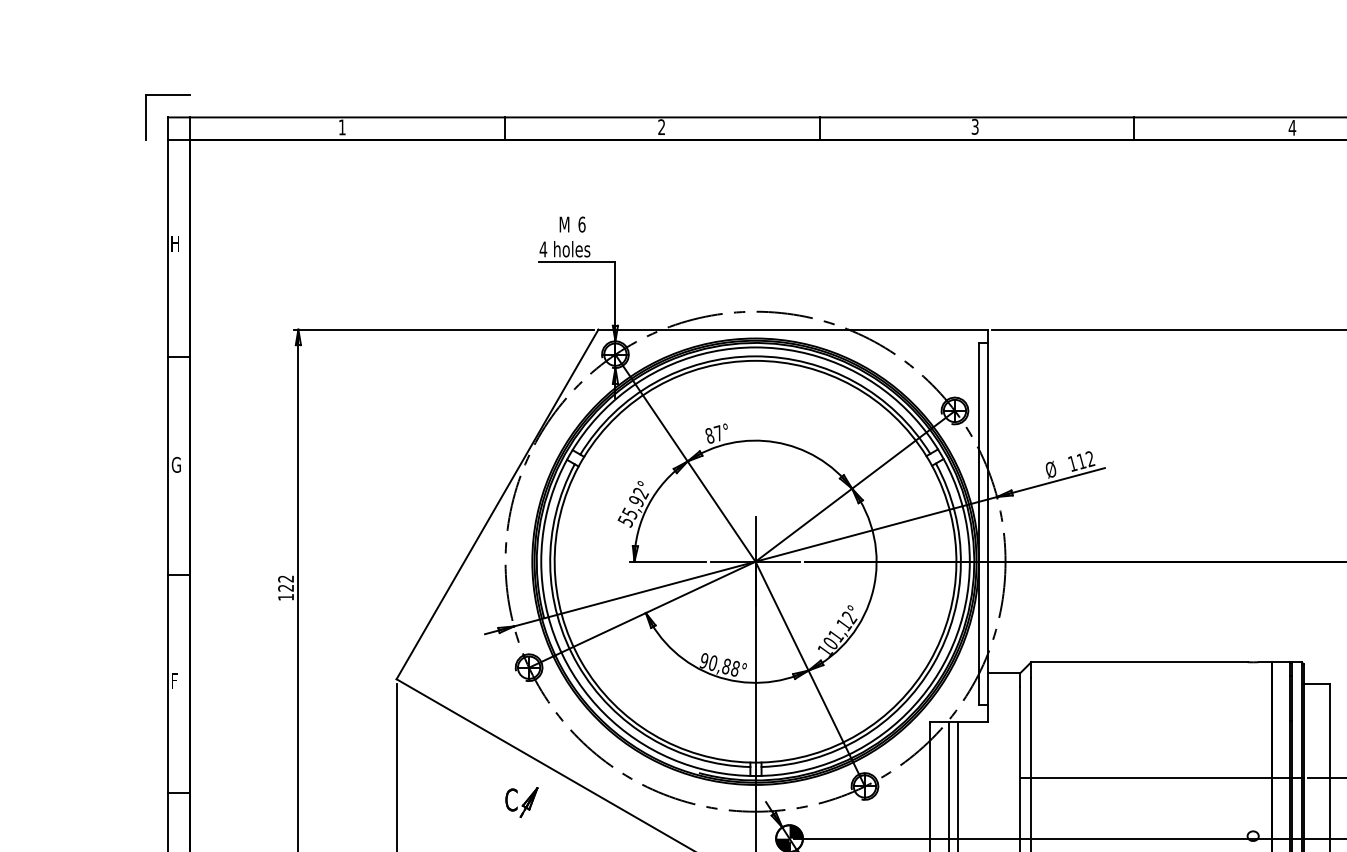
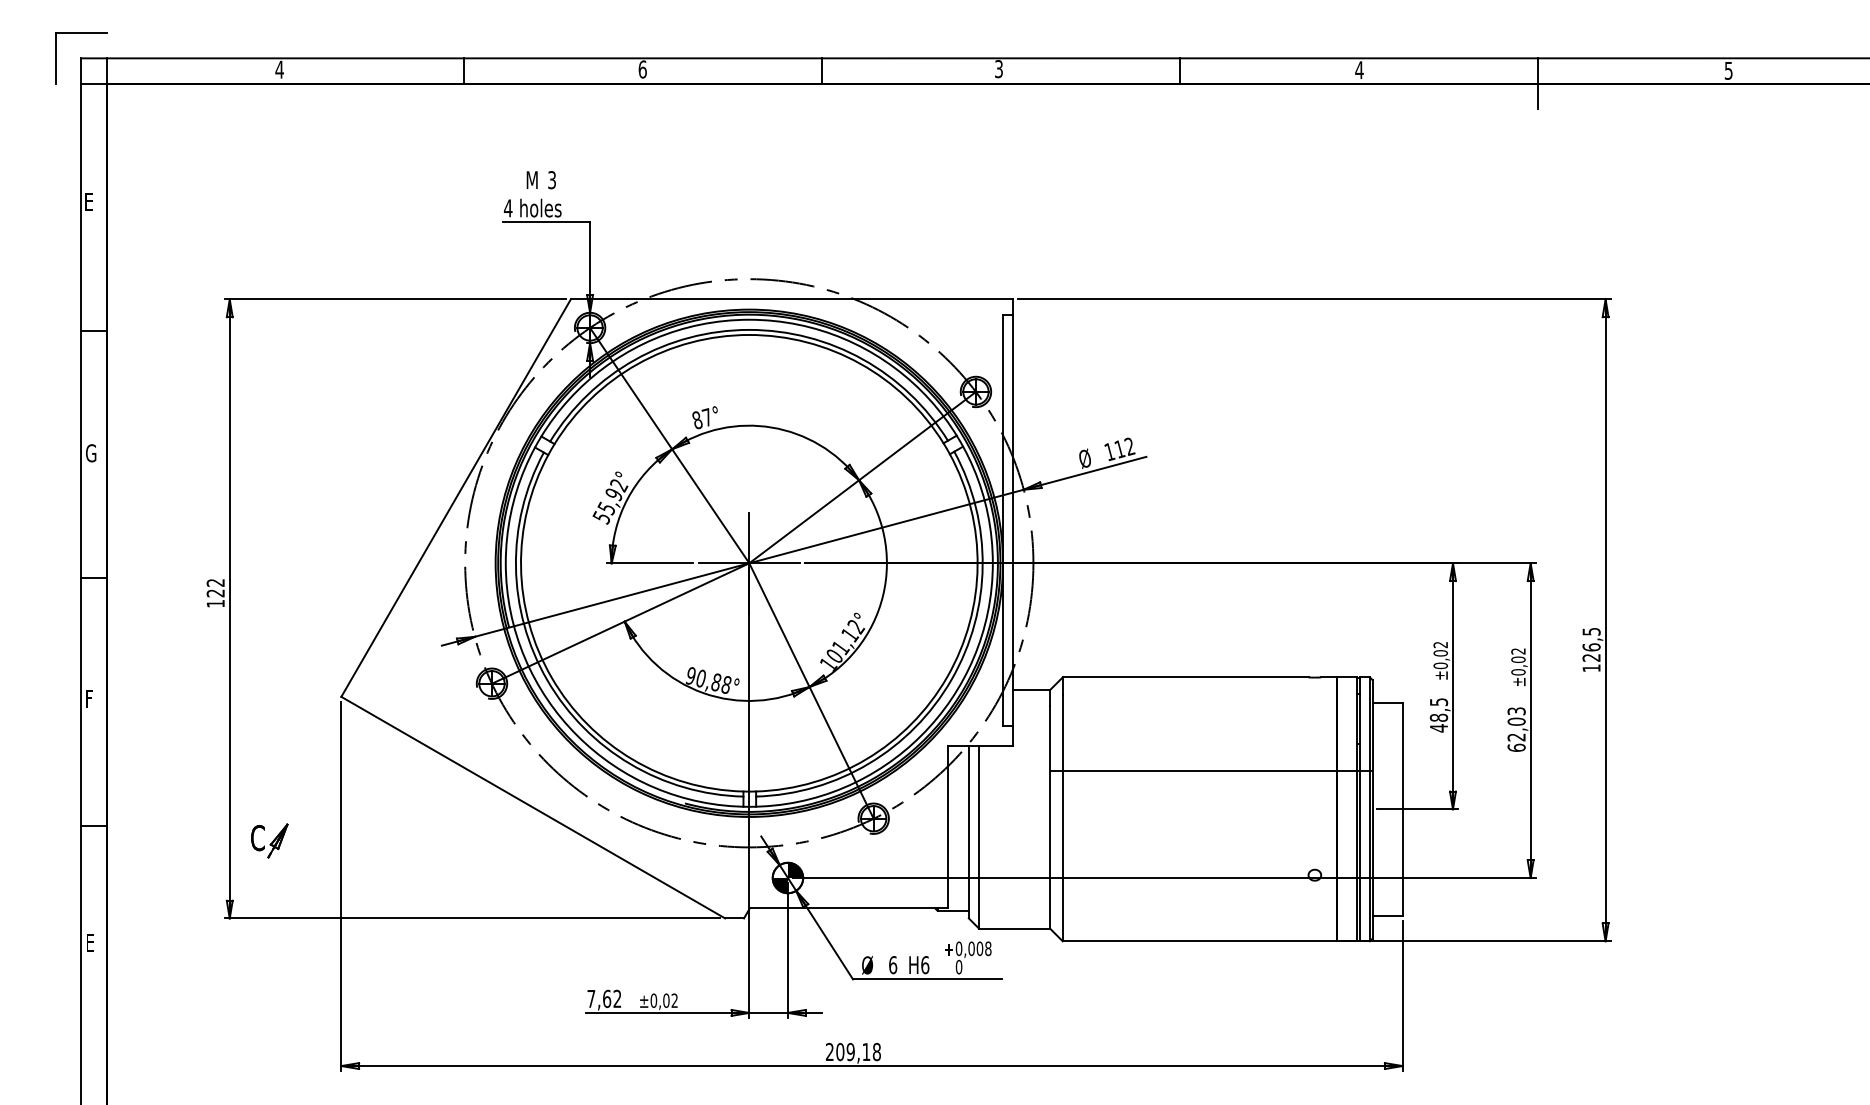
text: (342, 127) -> (279, 69), 1 -> 4
text: (661, 127) -> (642, 69), 2 -> 6
text: (582, 224) -> (552, 180), 6 -> 3
text: (175, 243) -> (90, 201), H -> E
line: (1162, 778) -> (1211, 771), moved
part: (521, 802) -> (269, 840), moved

